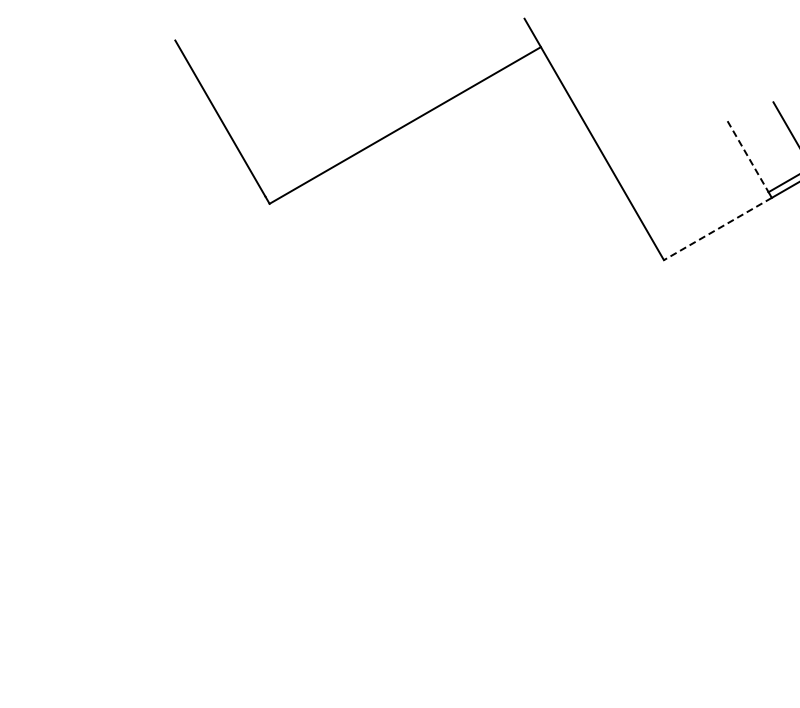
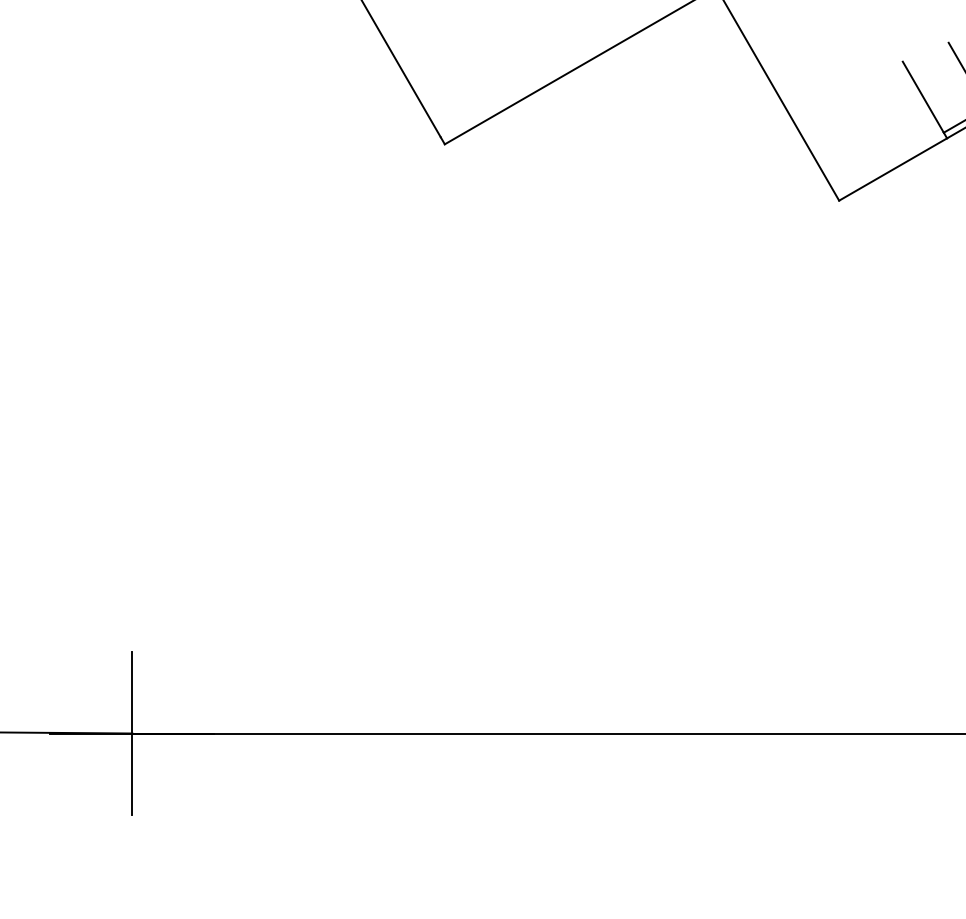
line: (748, 156) -> (923, 97), dashed -> solid
line: (717, 228) -> (892, 169), dashed -> solid

